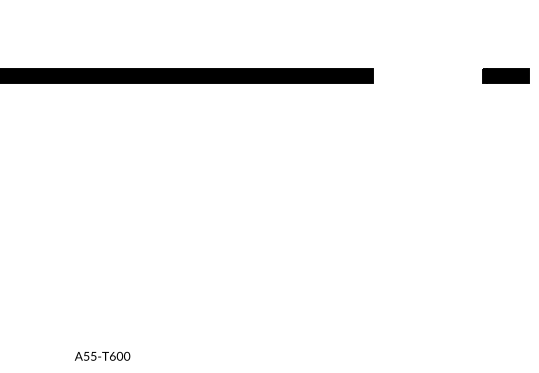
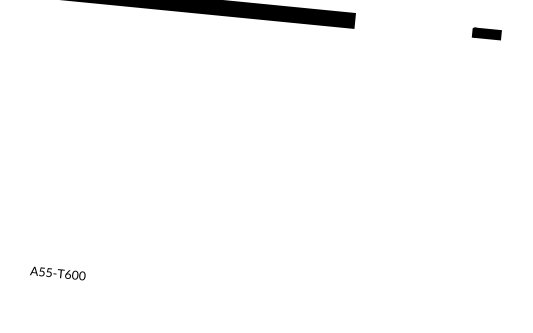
part: (505, 75) -> (486, 33), size x0.6

